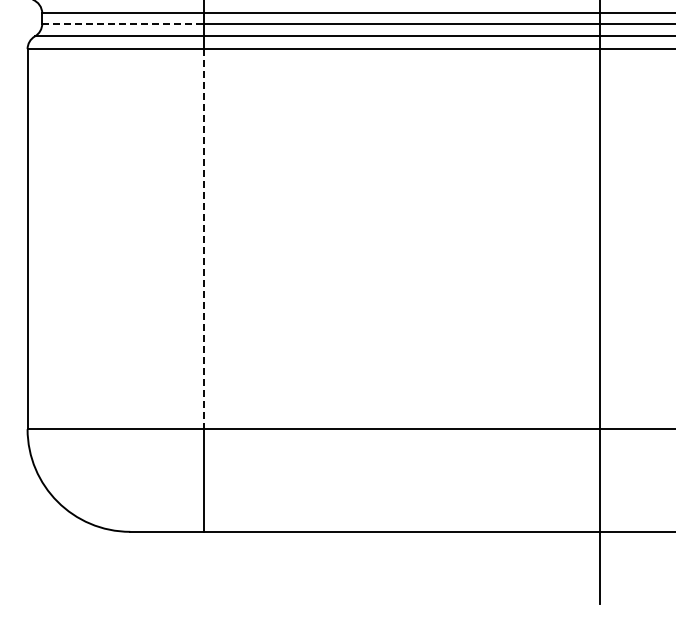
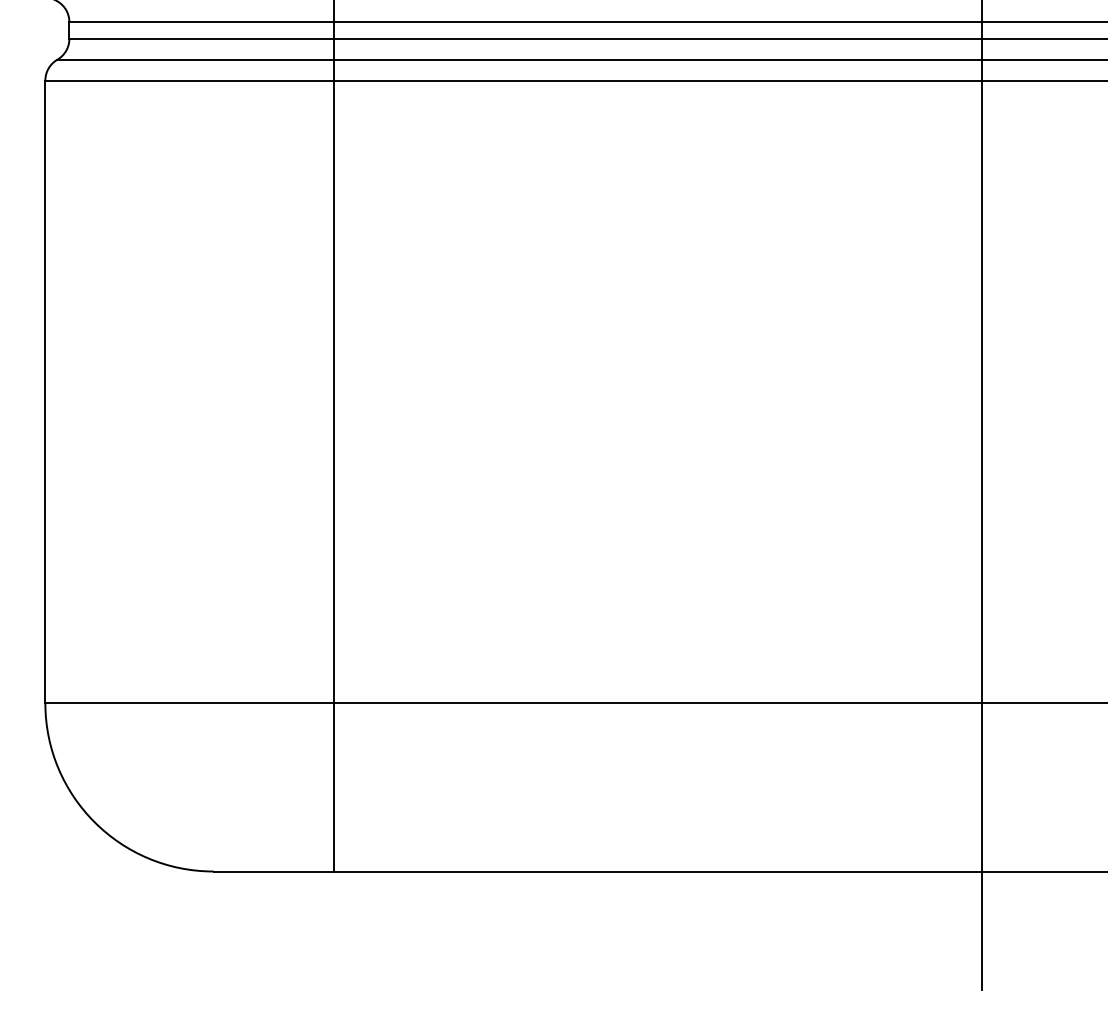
line: (122, 23) -> (200, 38), dashed -> solid
line: (203, 239) -> (333, 392), dashed -> solid

